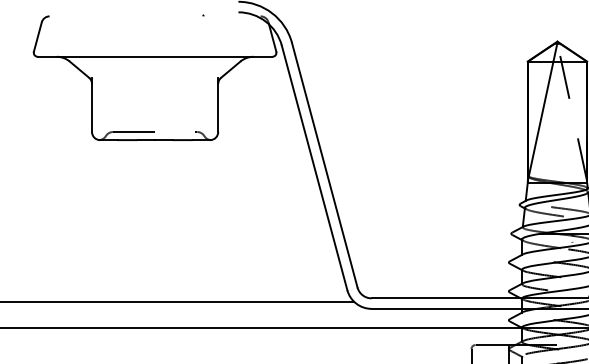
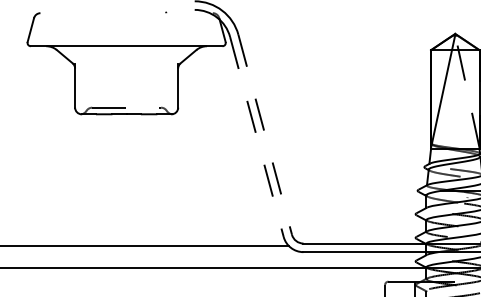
line: (325, 166) -> (265, 135), solid -> dashed
line: (315, 168) -> (257, 137), solid -> dashed

